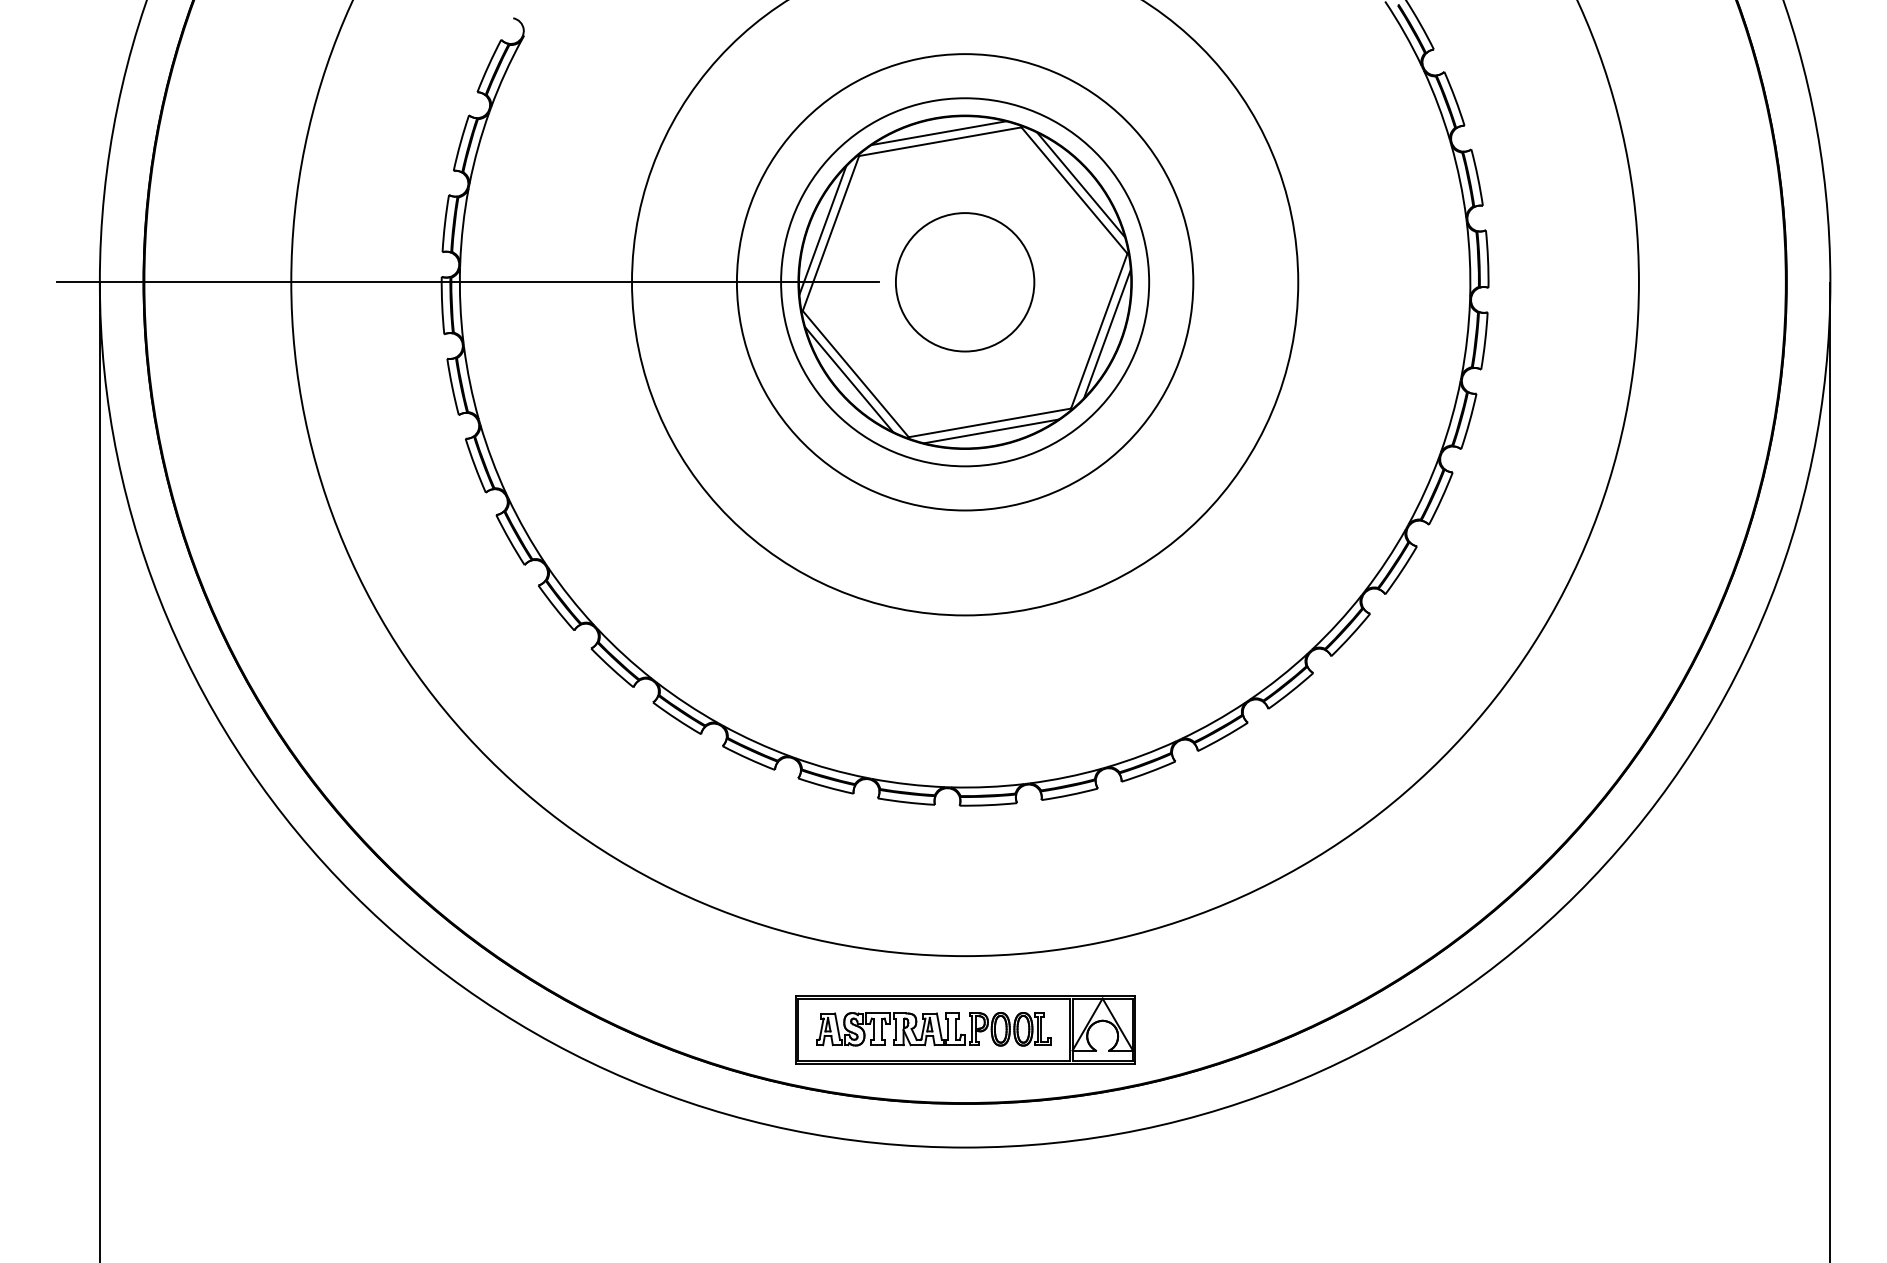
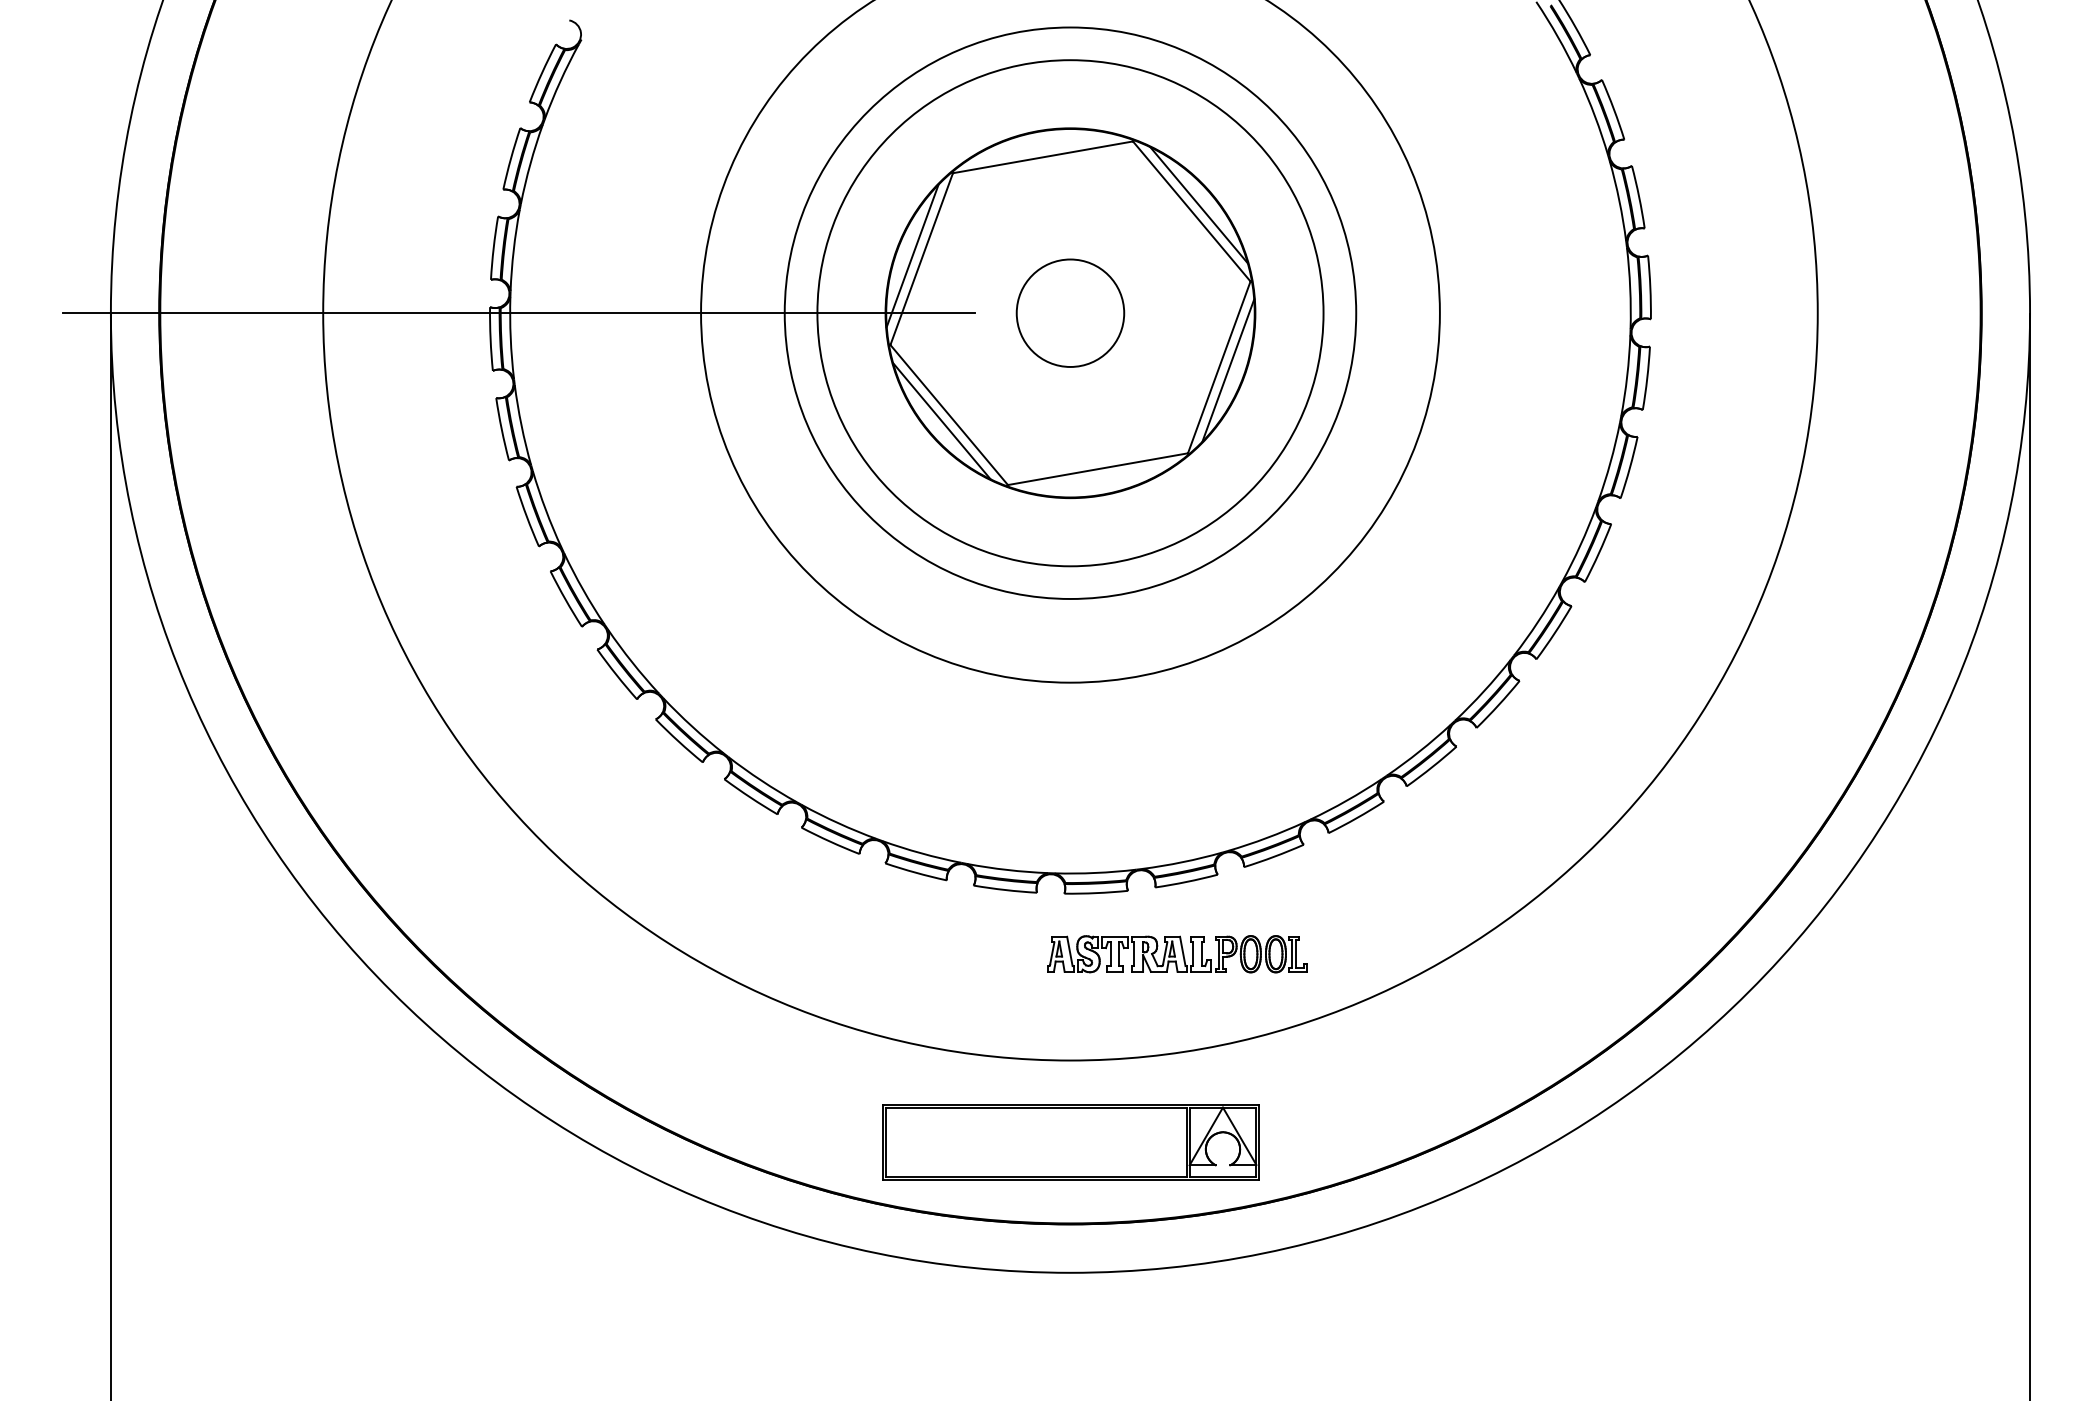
line: (938, 133) -> (1040, 148), removed
circle: (964, 282) -> (1069, 313), size x0.7
circle: (965, 282) -> (1070, 313), size x1.4
line: (991, 431) -> (1099, 478), removed
part: (933, 1029) -> (1176, 954), moved

